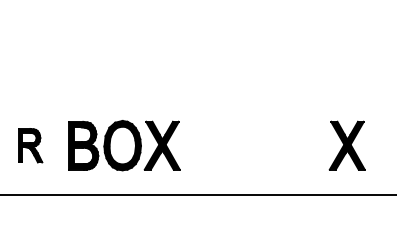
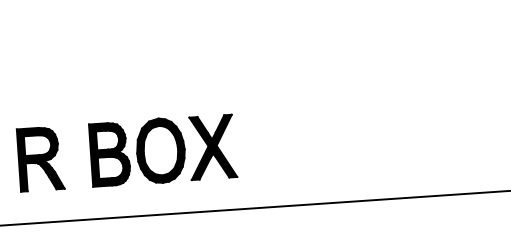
part: (30, 145) -> (40, 158), size x1.43
part: (346, 145) -> (452, 130), removed

